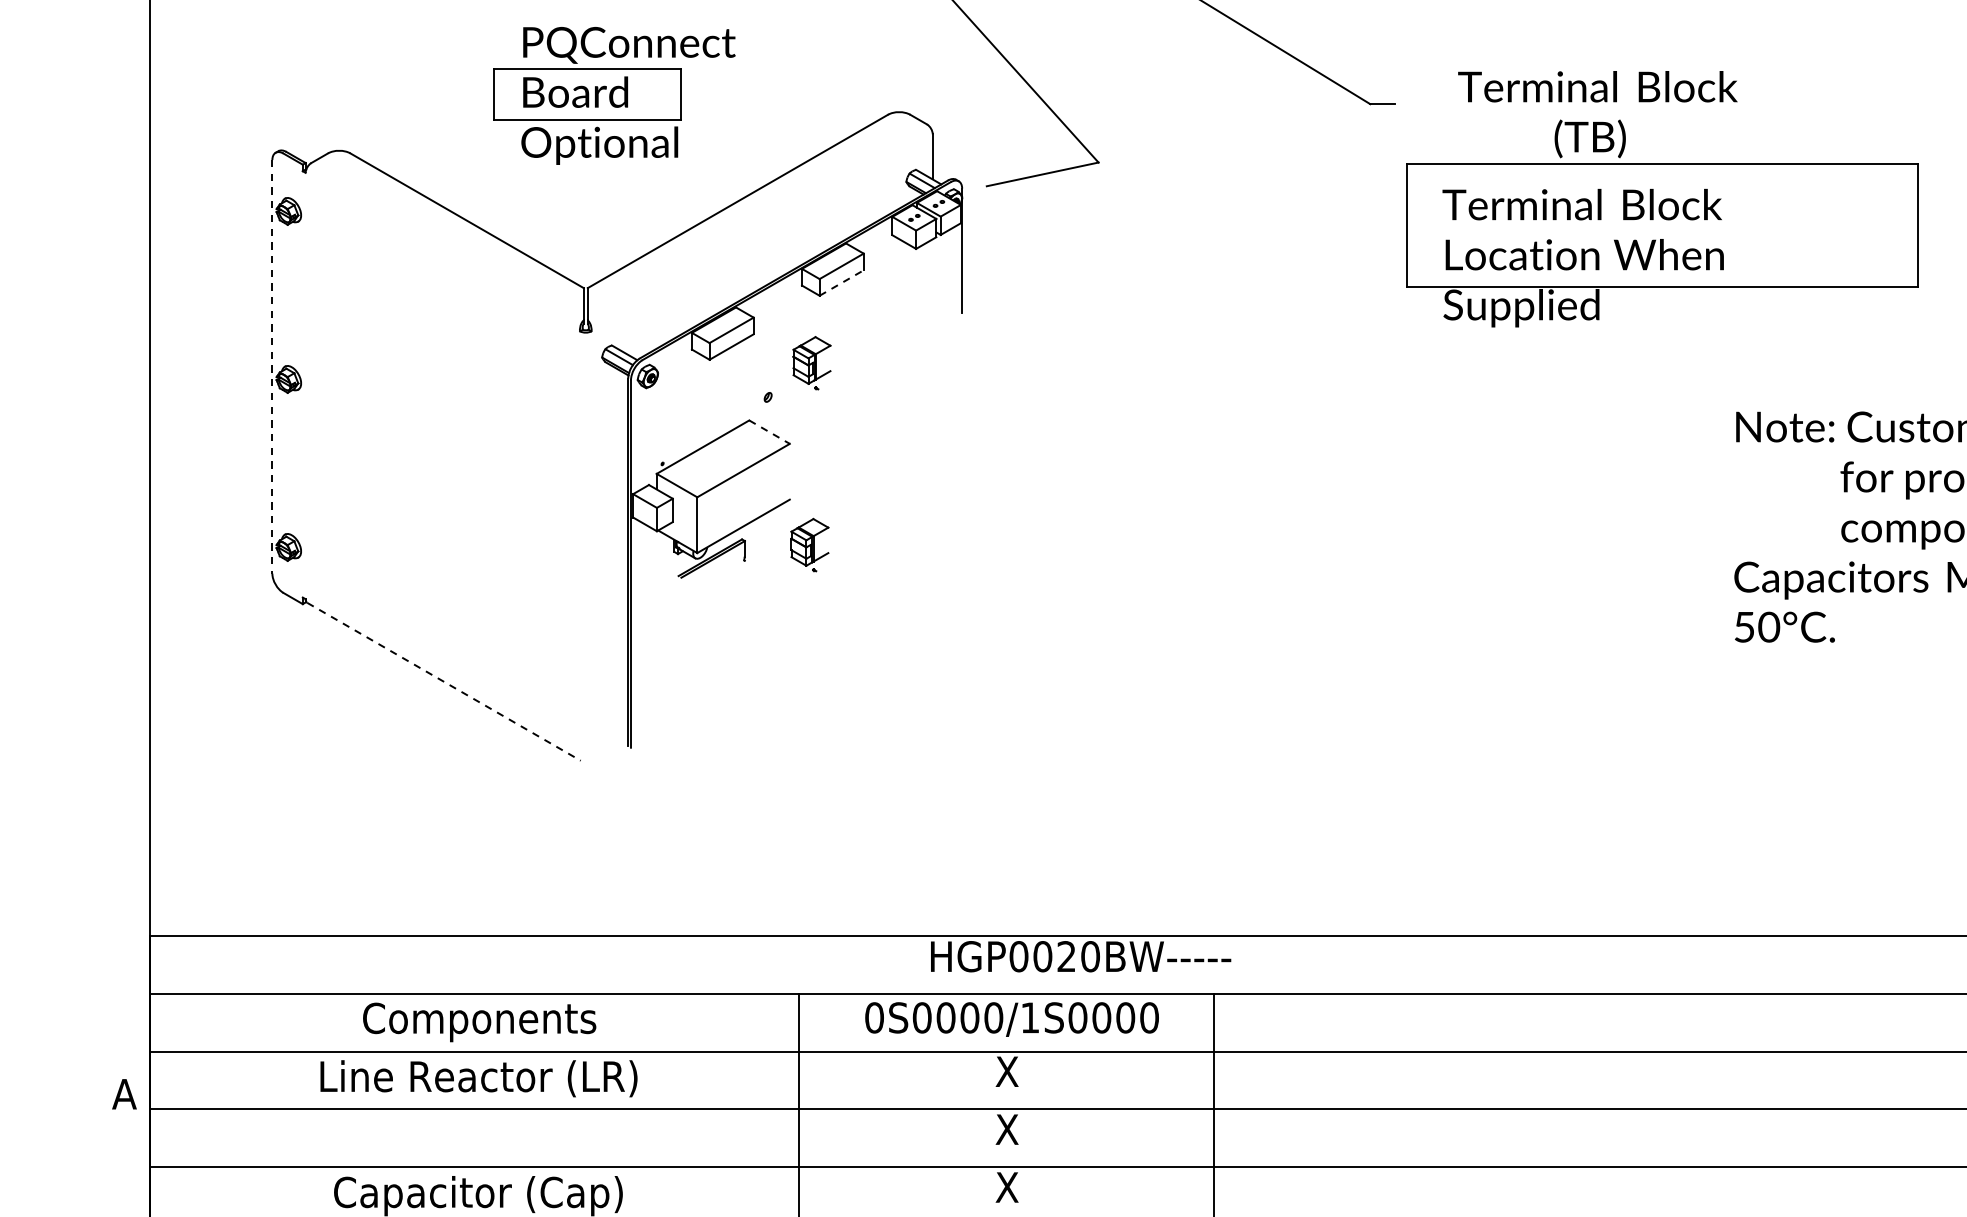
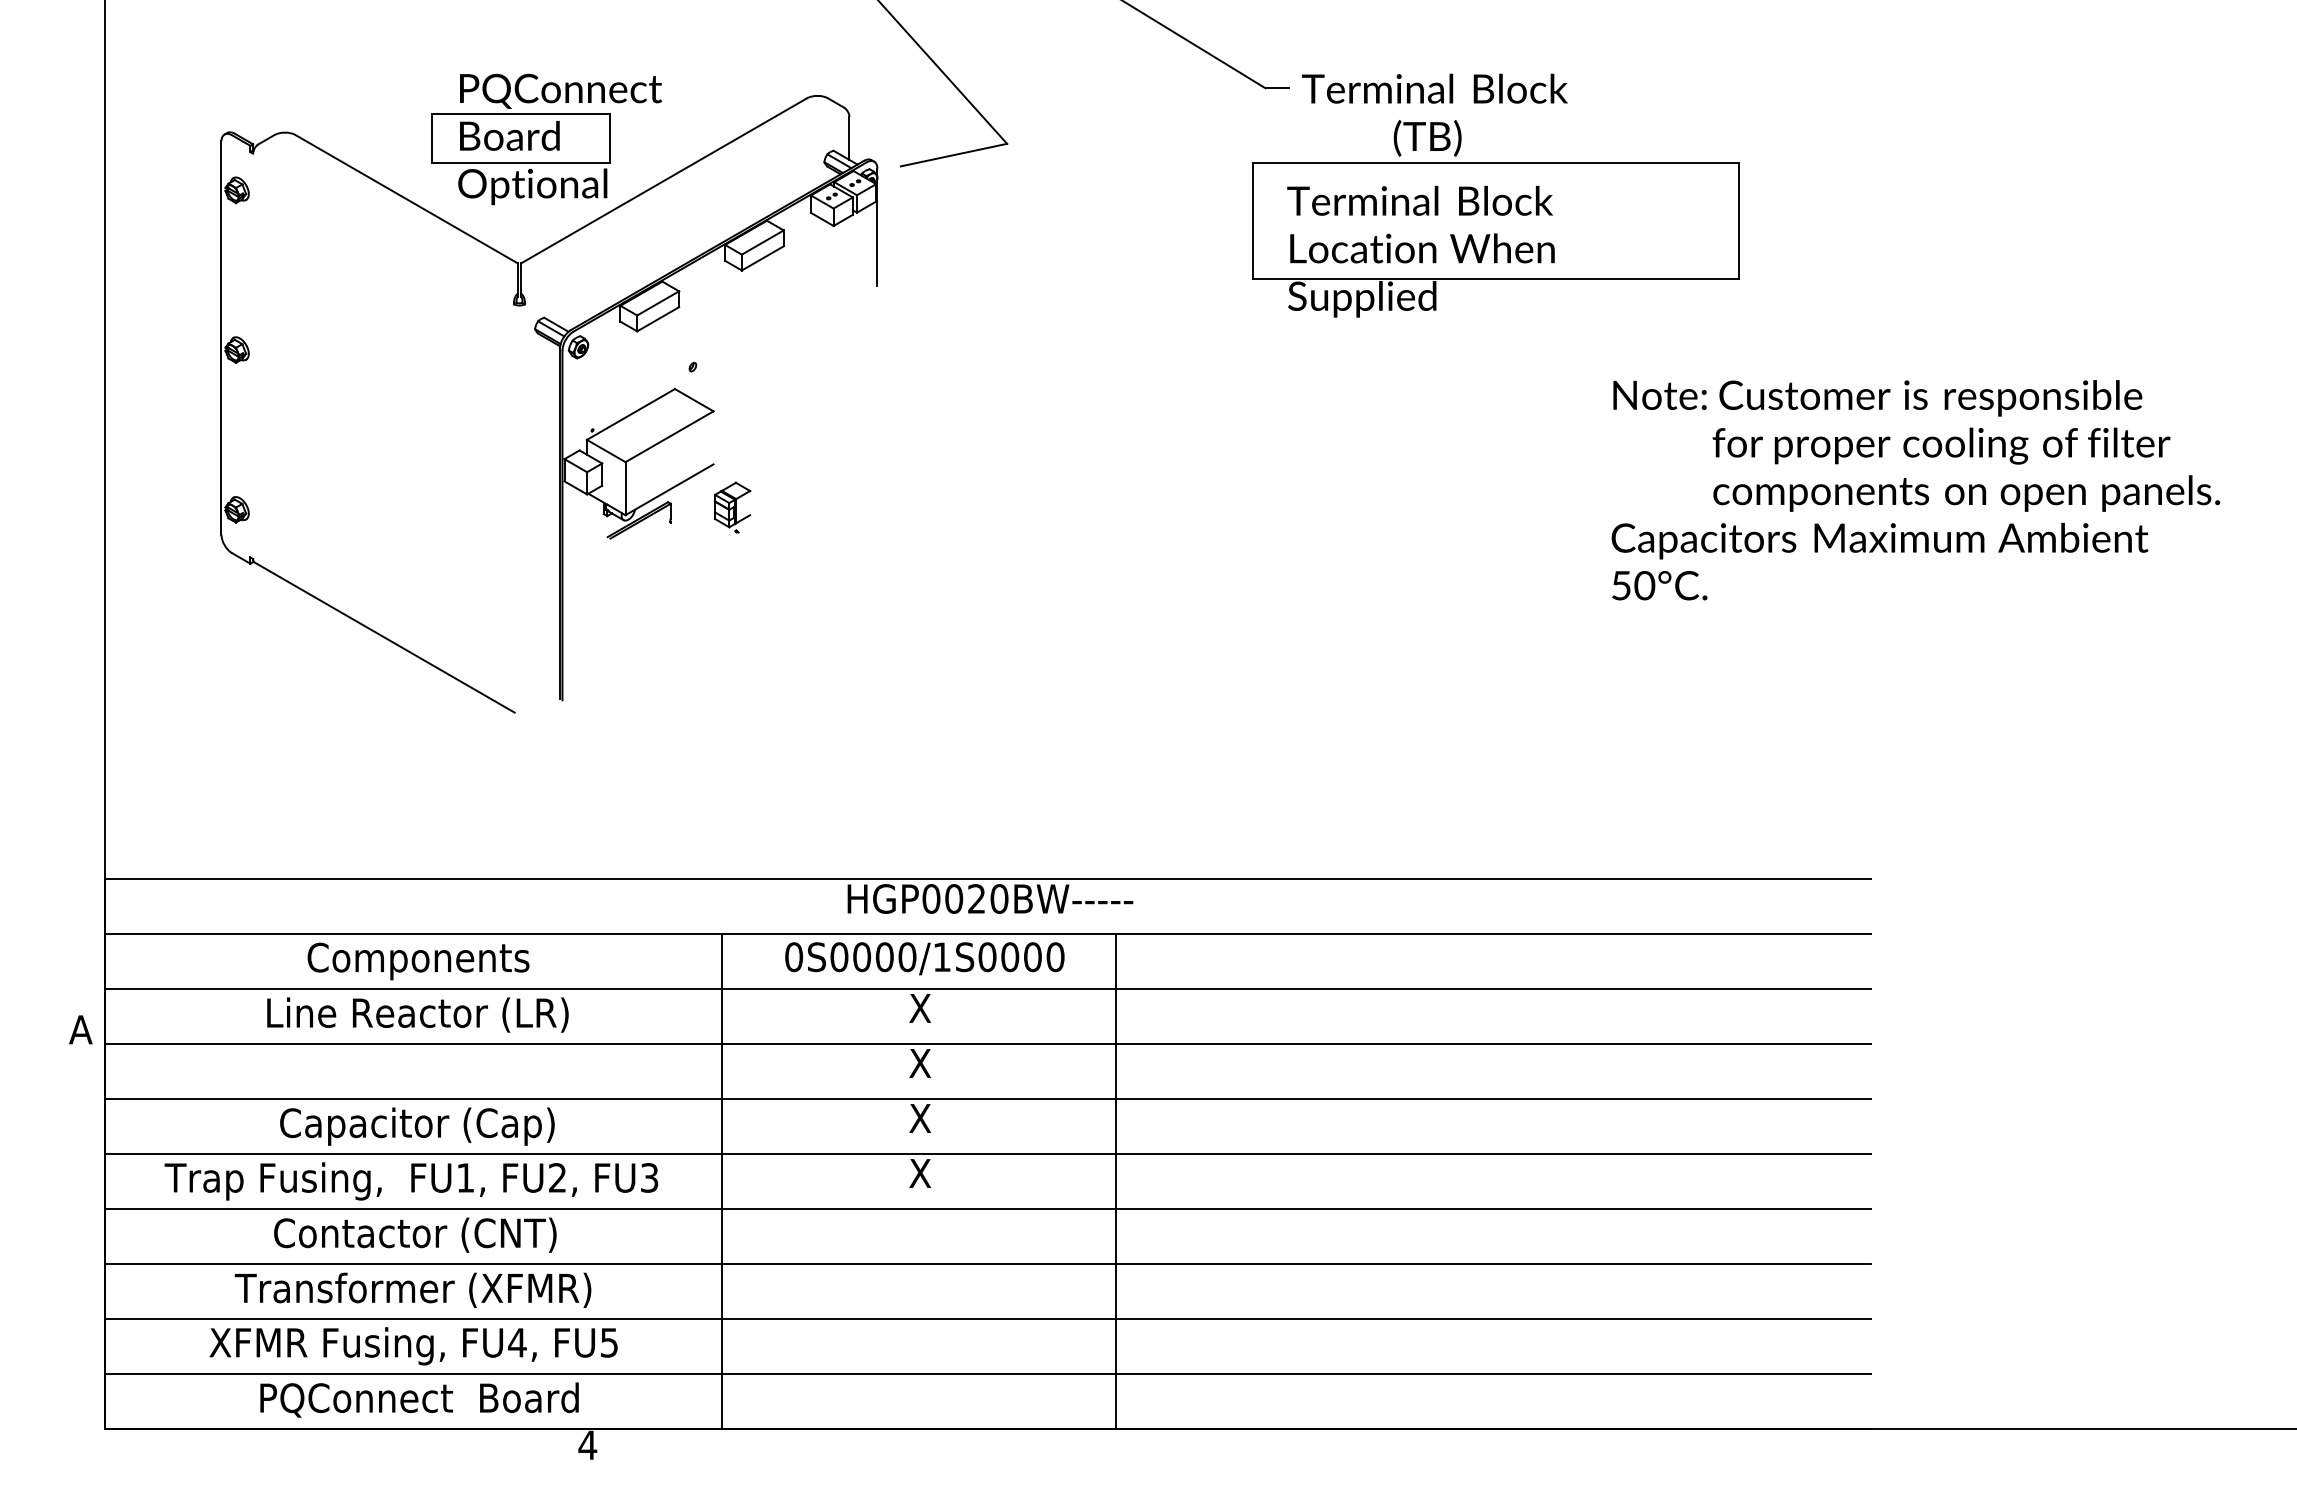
part: (614, 95) -> (546, 139), moved
part: (1661, 199) -> (1495, 195), moved
line: (842, 283) -> (763, 258), dashed -> solid
part: (811, 363) -> (734, 334), removed
line: (272, 367) -> (221, 338), dashed -> solid
line: (769, 432) -> (694, 400), dashed -> solid
line: (444, 681) -> (385, 637), dashed -> solid

